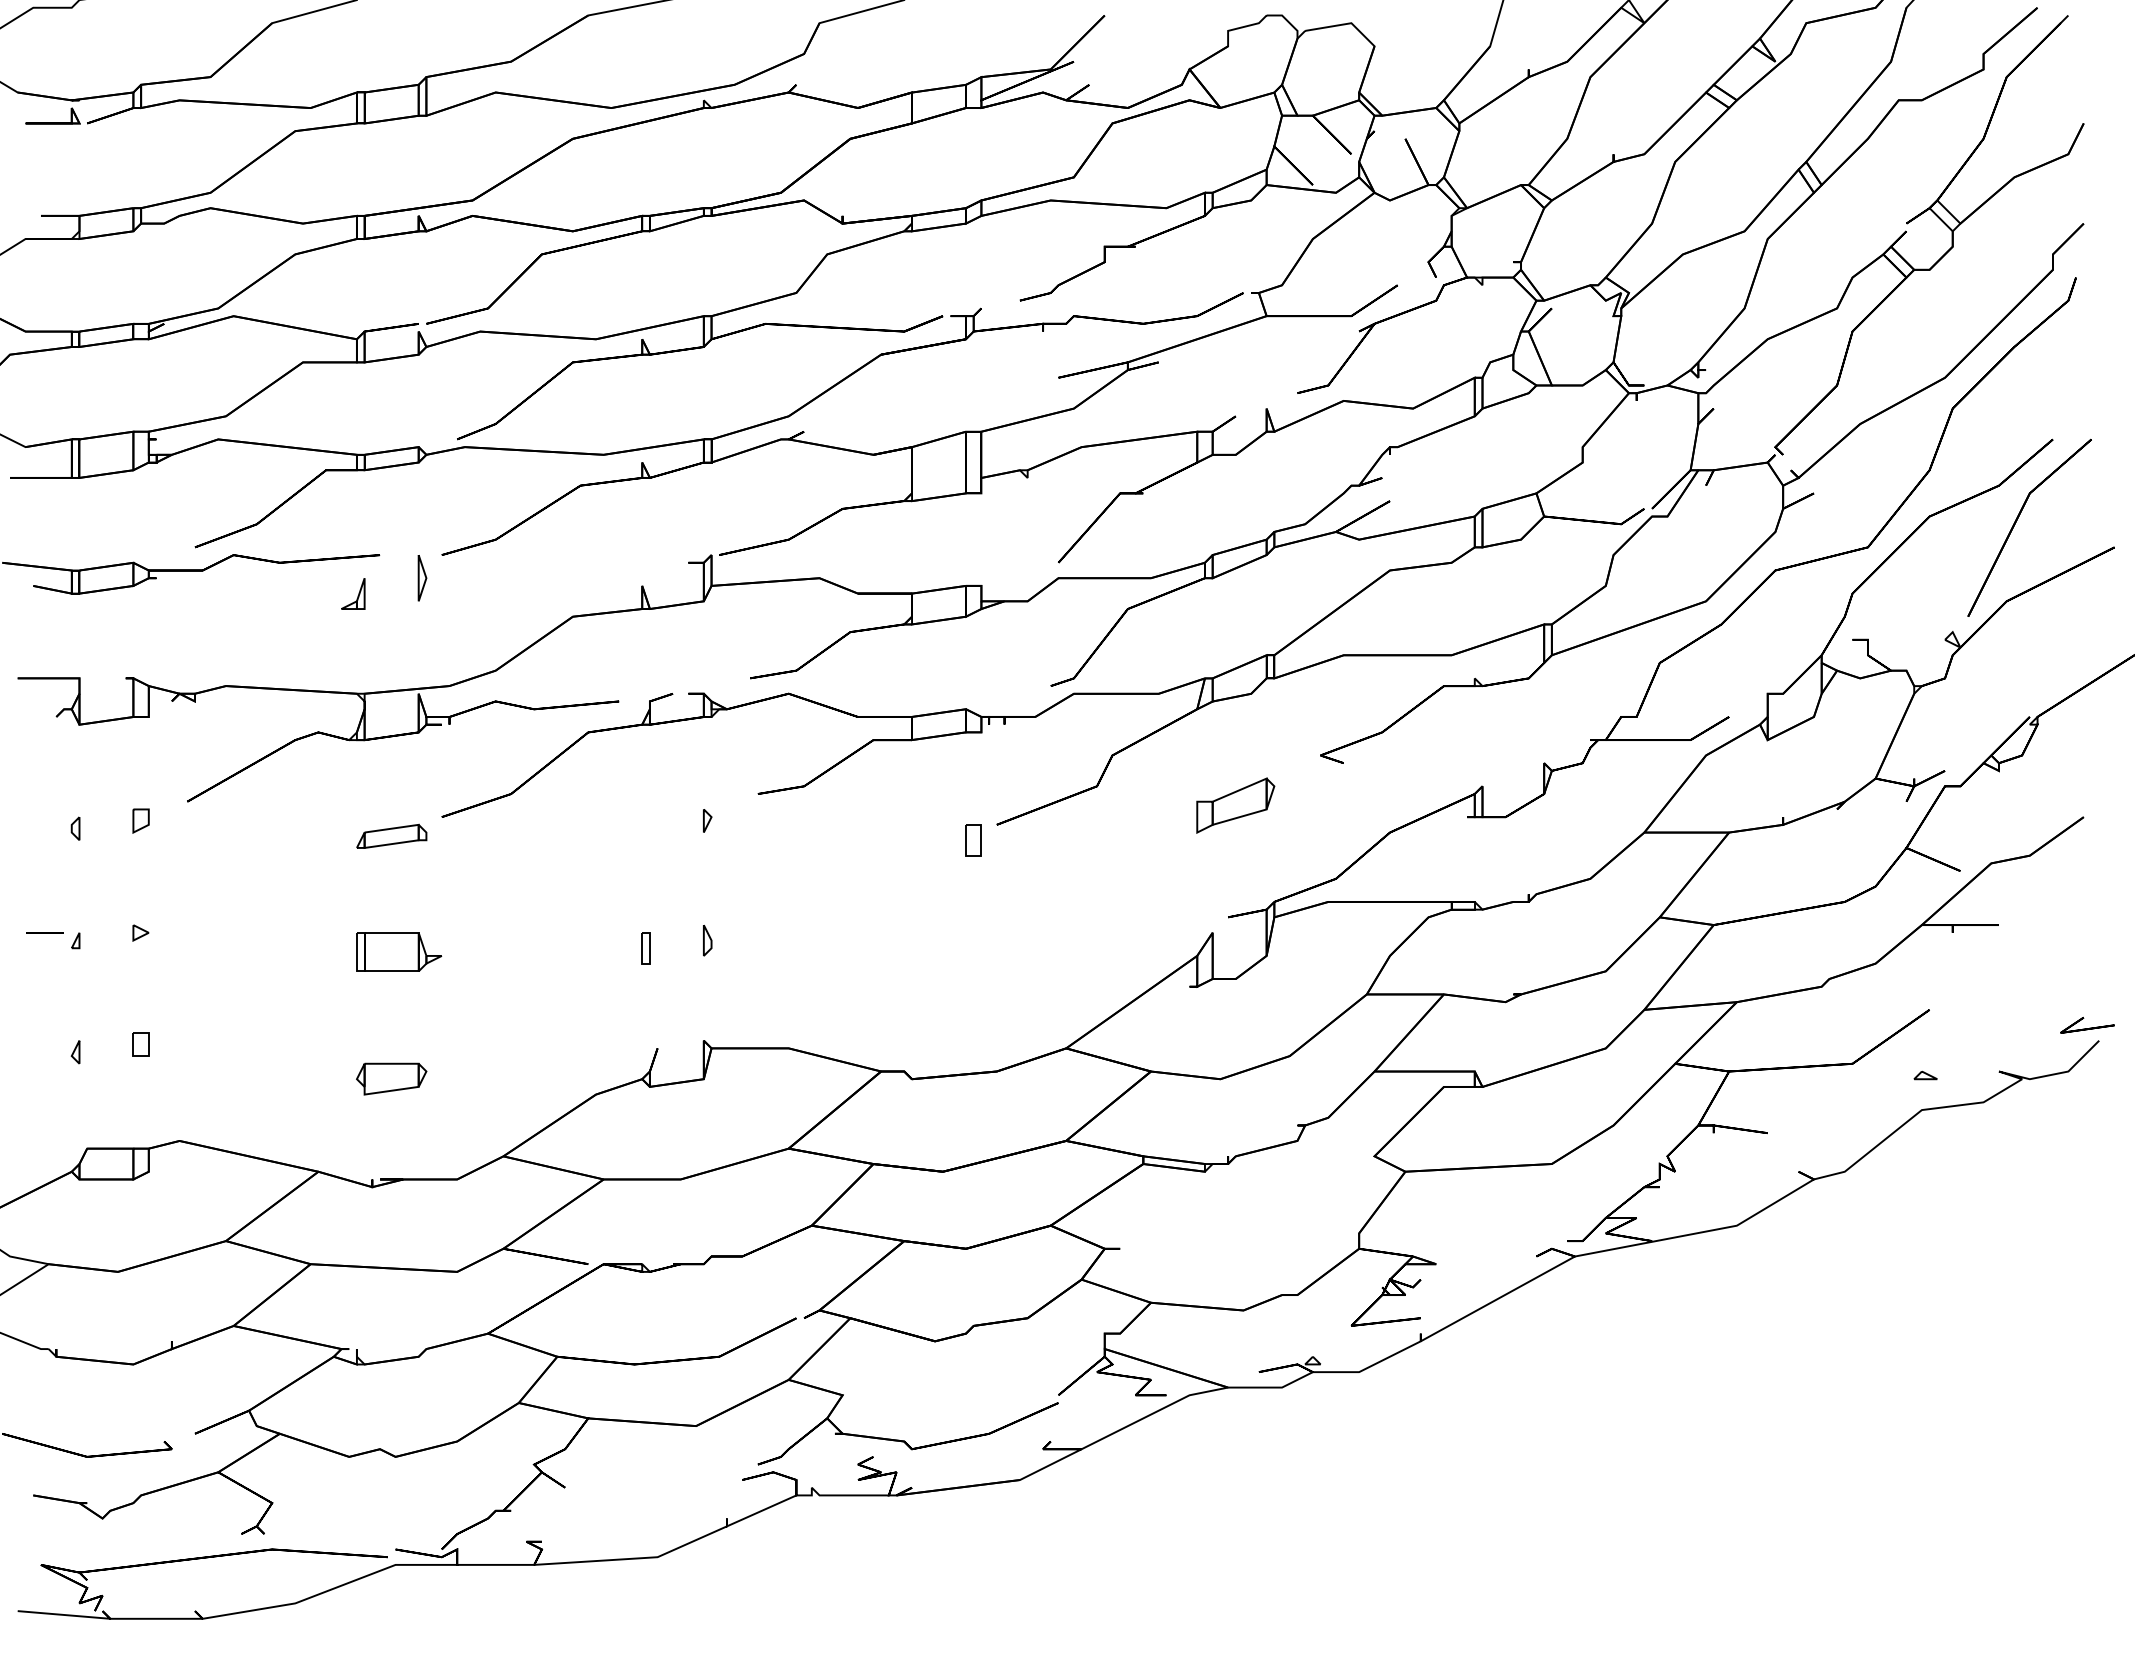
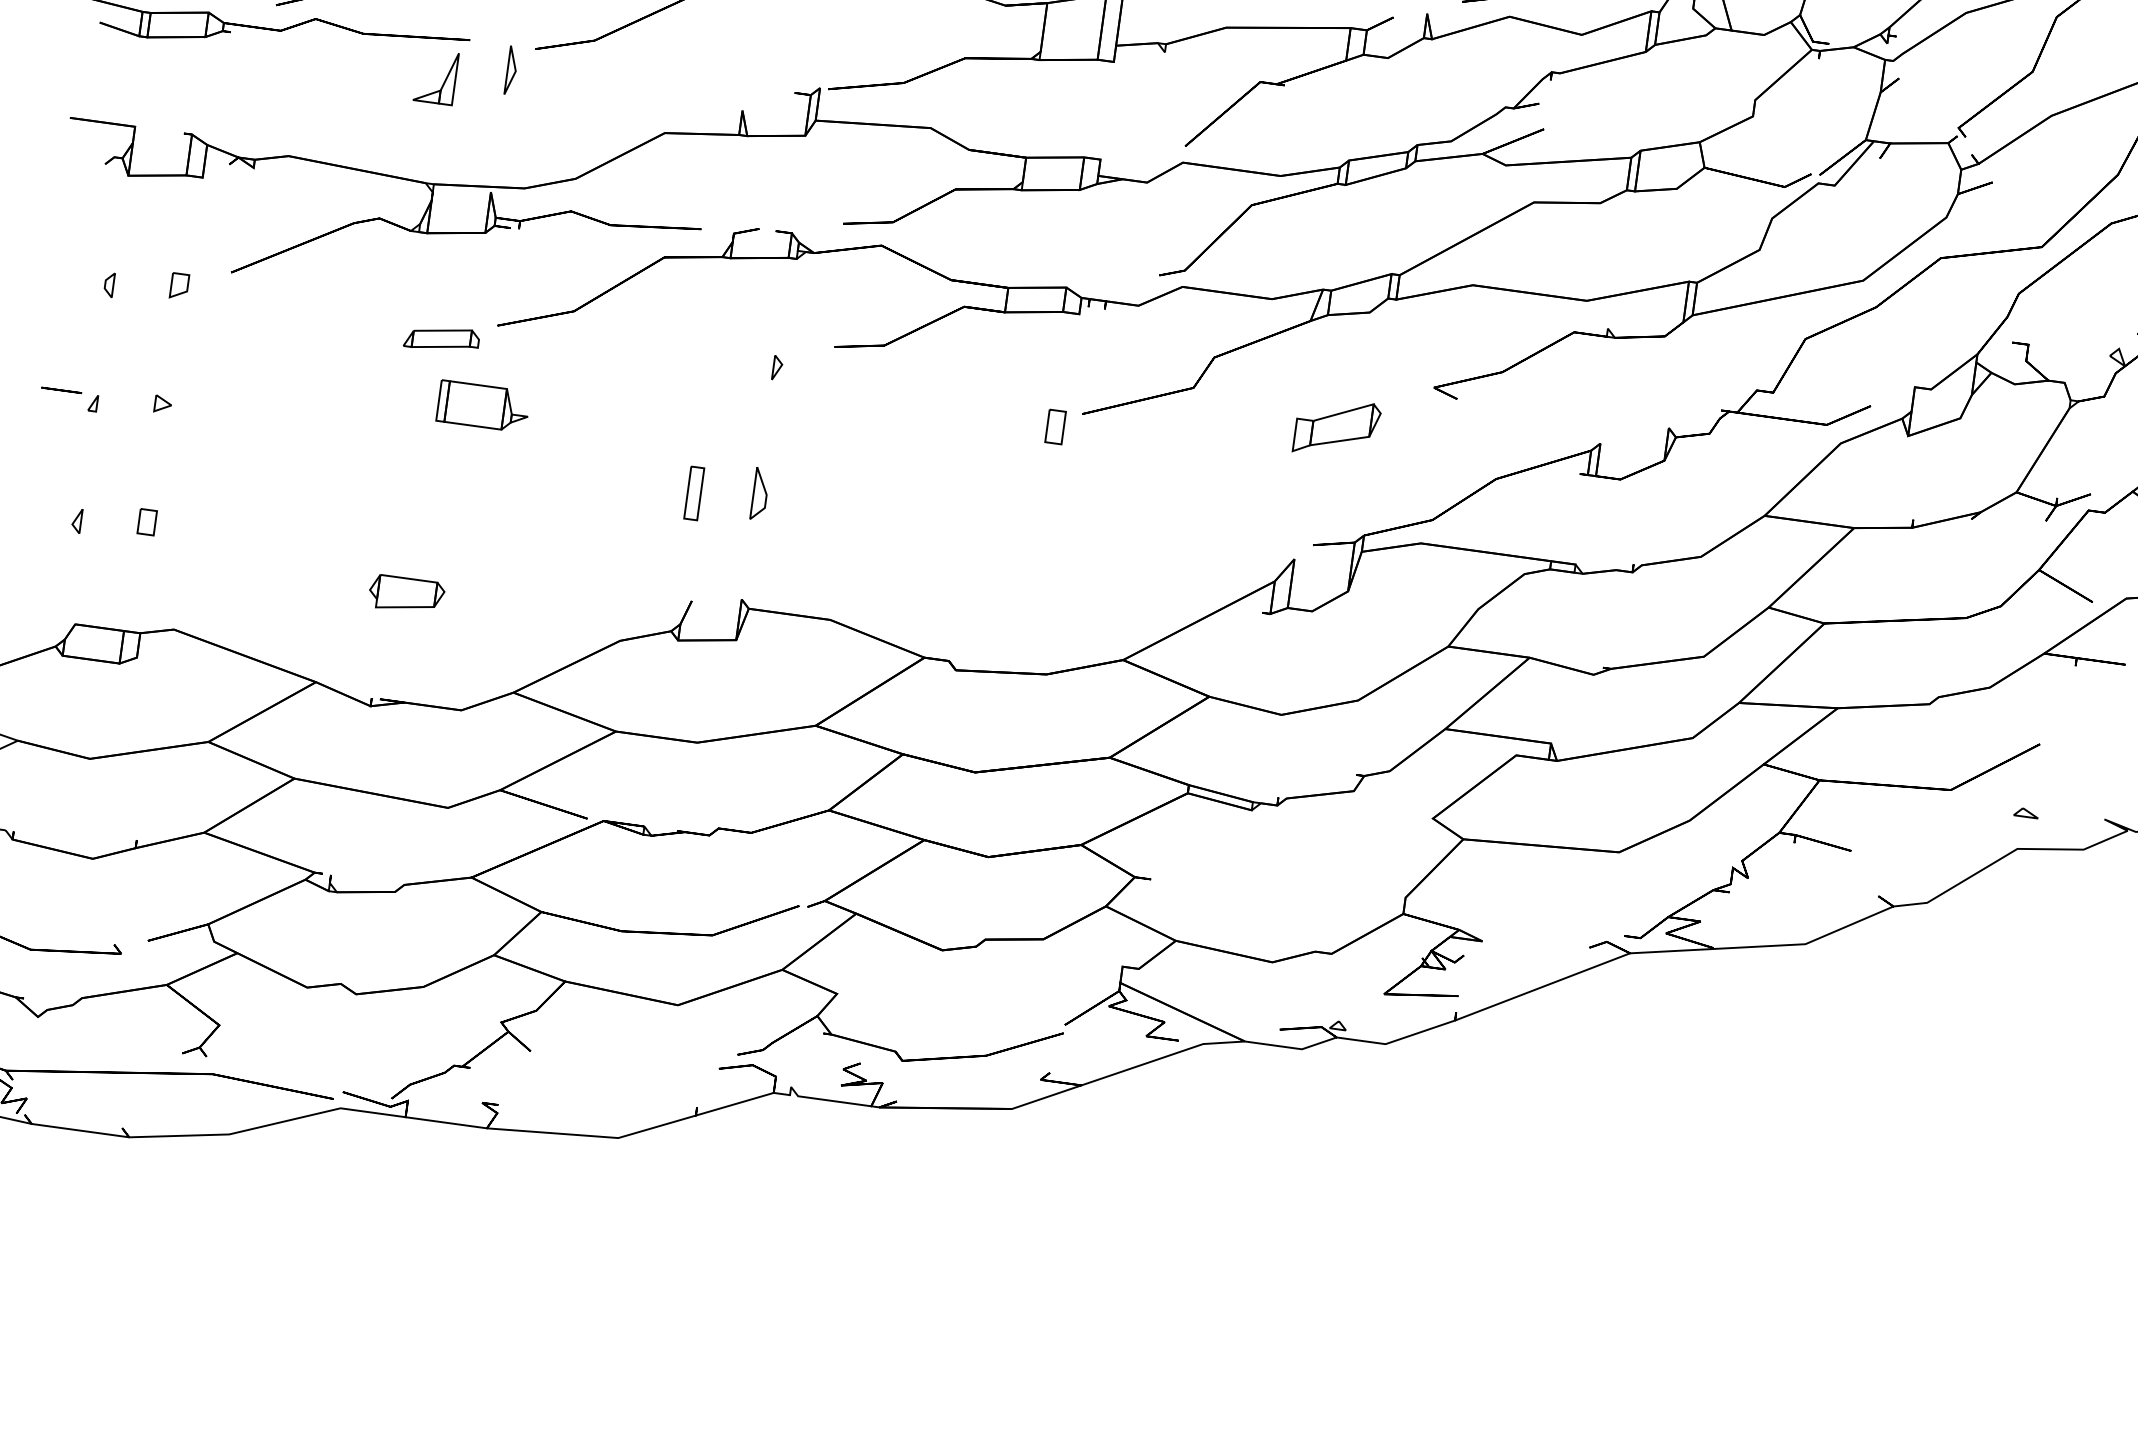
part: (353, 593) -> (436, 76), size x1.6
part: (707, 940) -> (760, 494), size x1.6
part: (645, 948) -> (693, 493), size x1.6
part: (399, 951) -> (484, 405), moved

